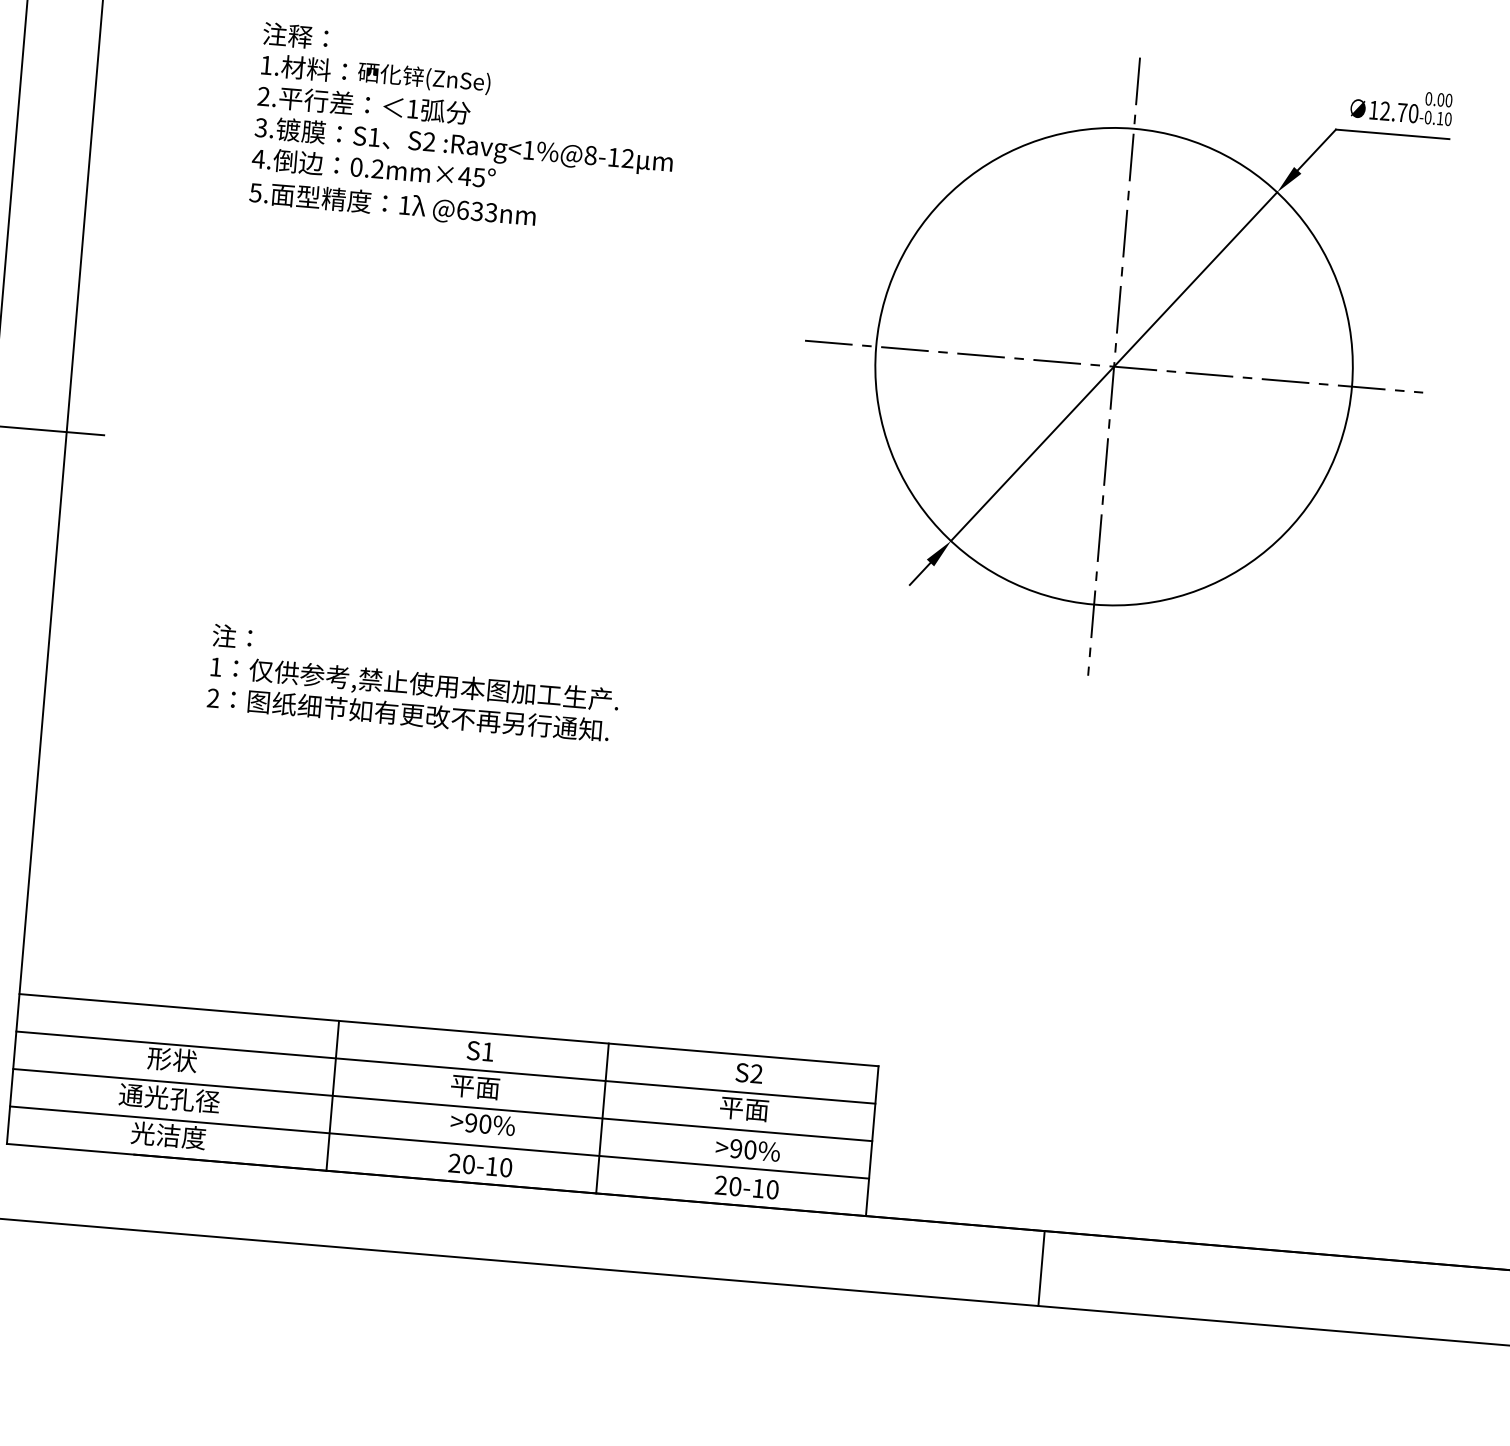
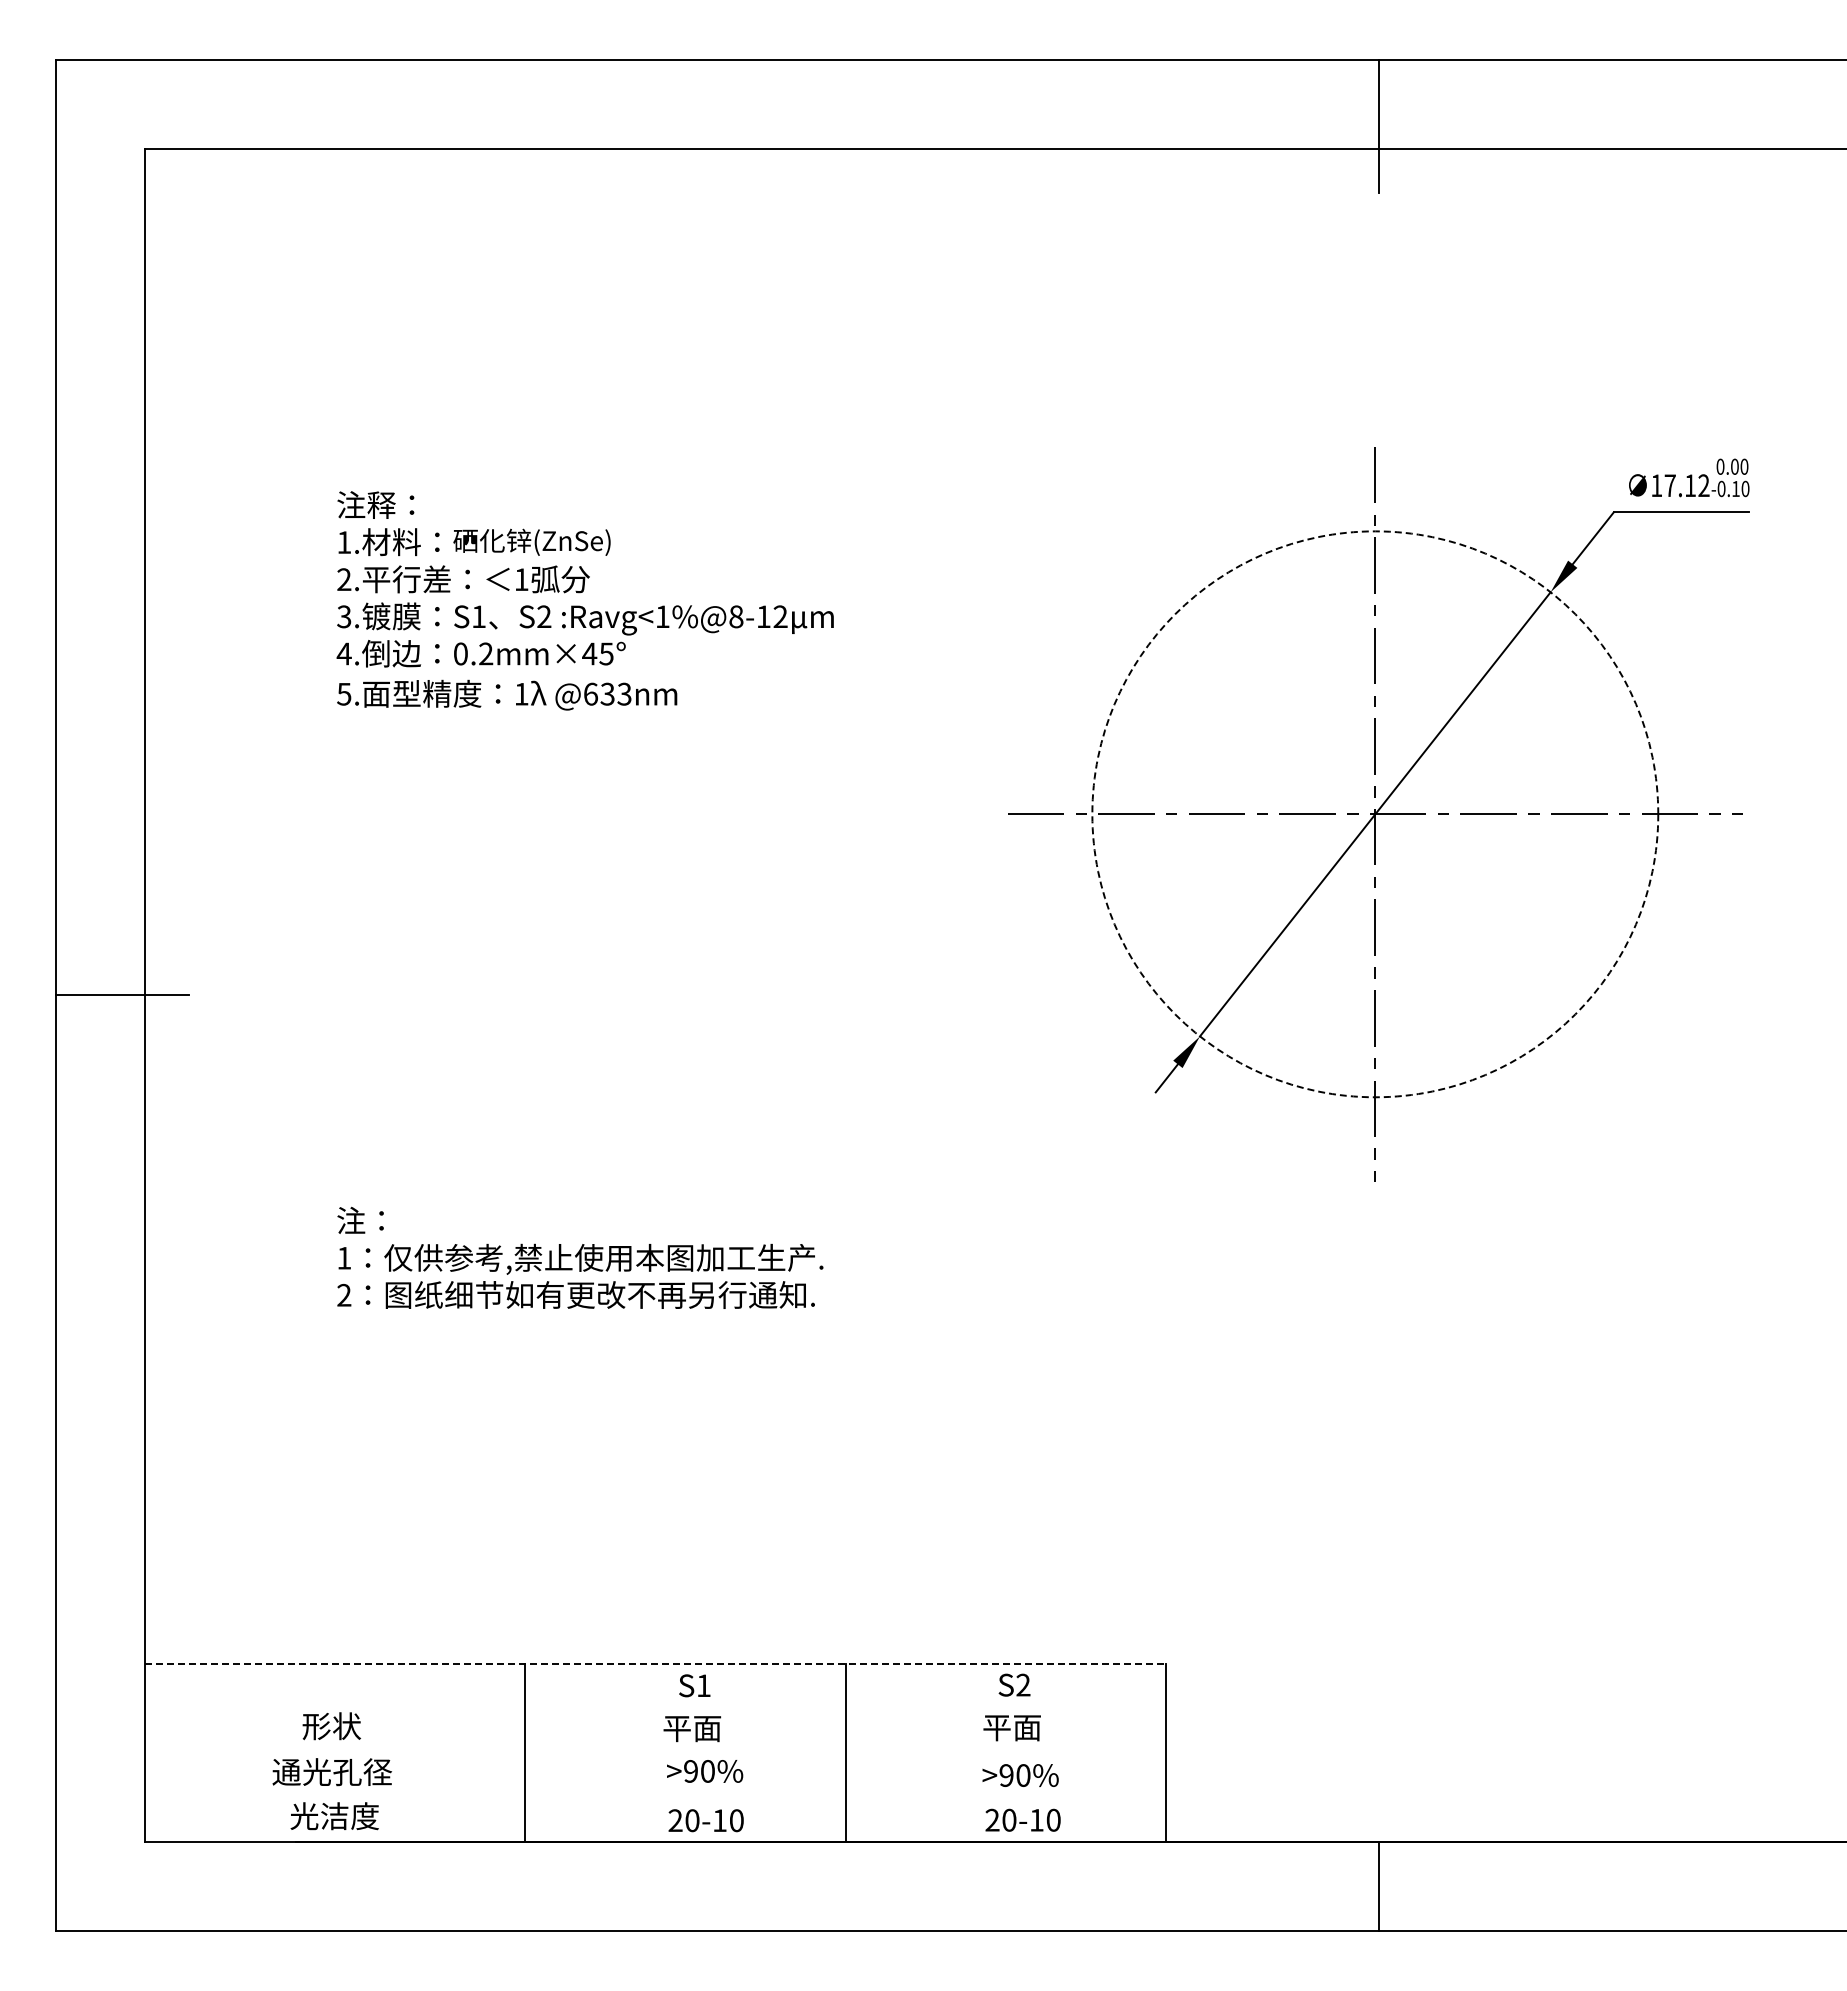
text: (1398, 112) -> (1686, 485), 12.70 -> 17.12
circle: (1114, 366) -> (1375, 814), solid -> dashed
line: (448, 1029) -> (655, 1663), solid -> dashed
line: (445, 1067) -> (655, 1708), removed
line: (442, 1105) -> (655, 1753), removed
line: (439, 1142) -> (655, 1797), removed

